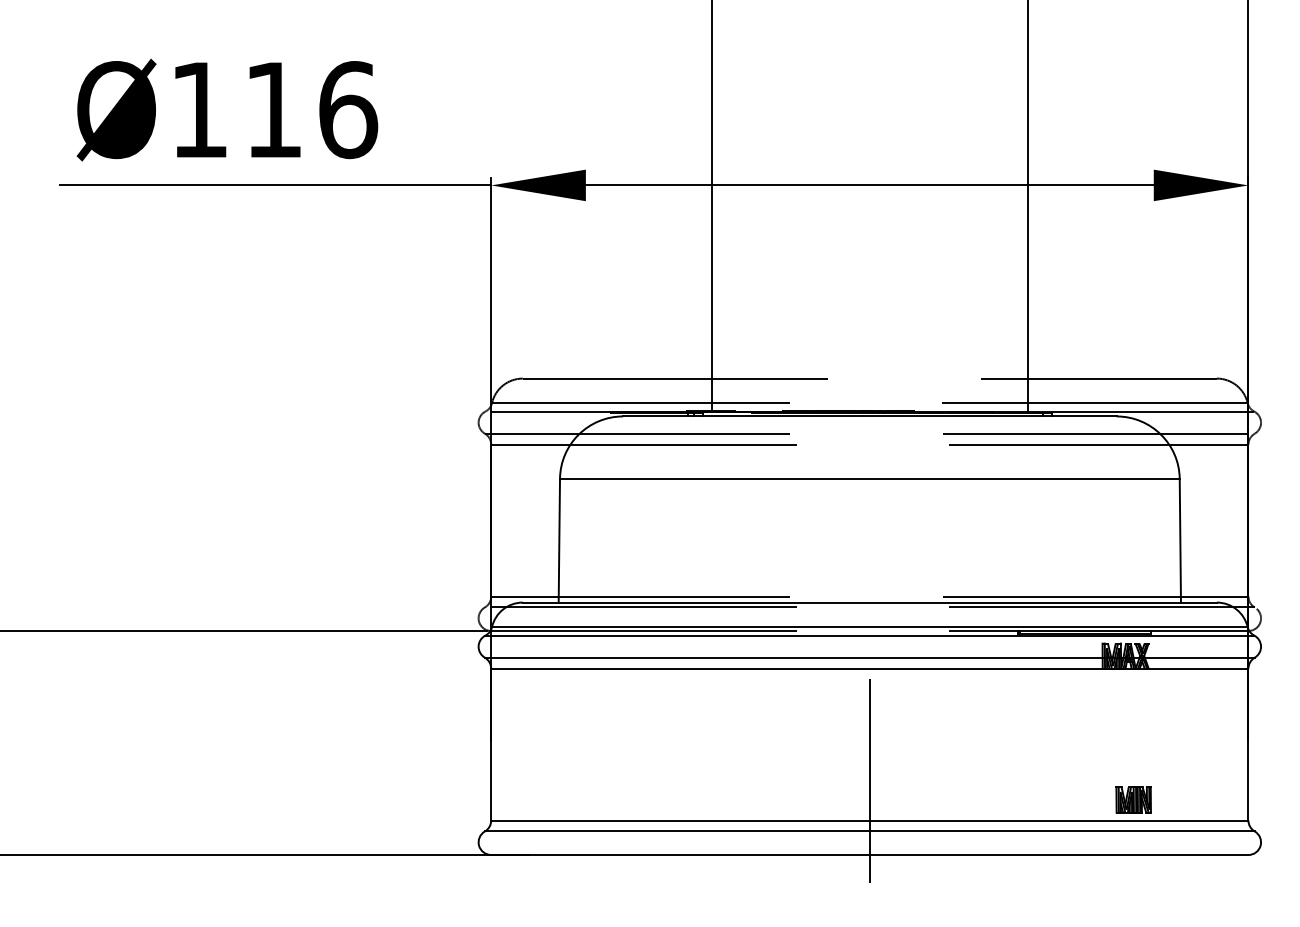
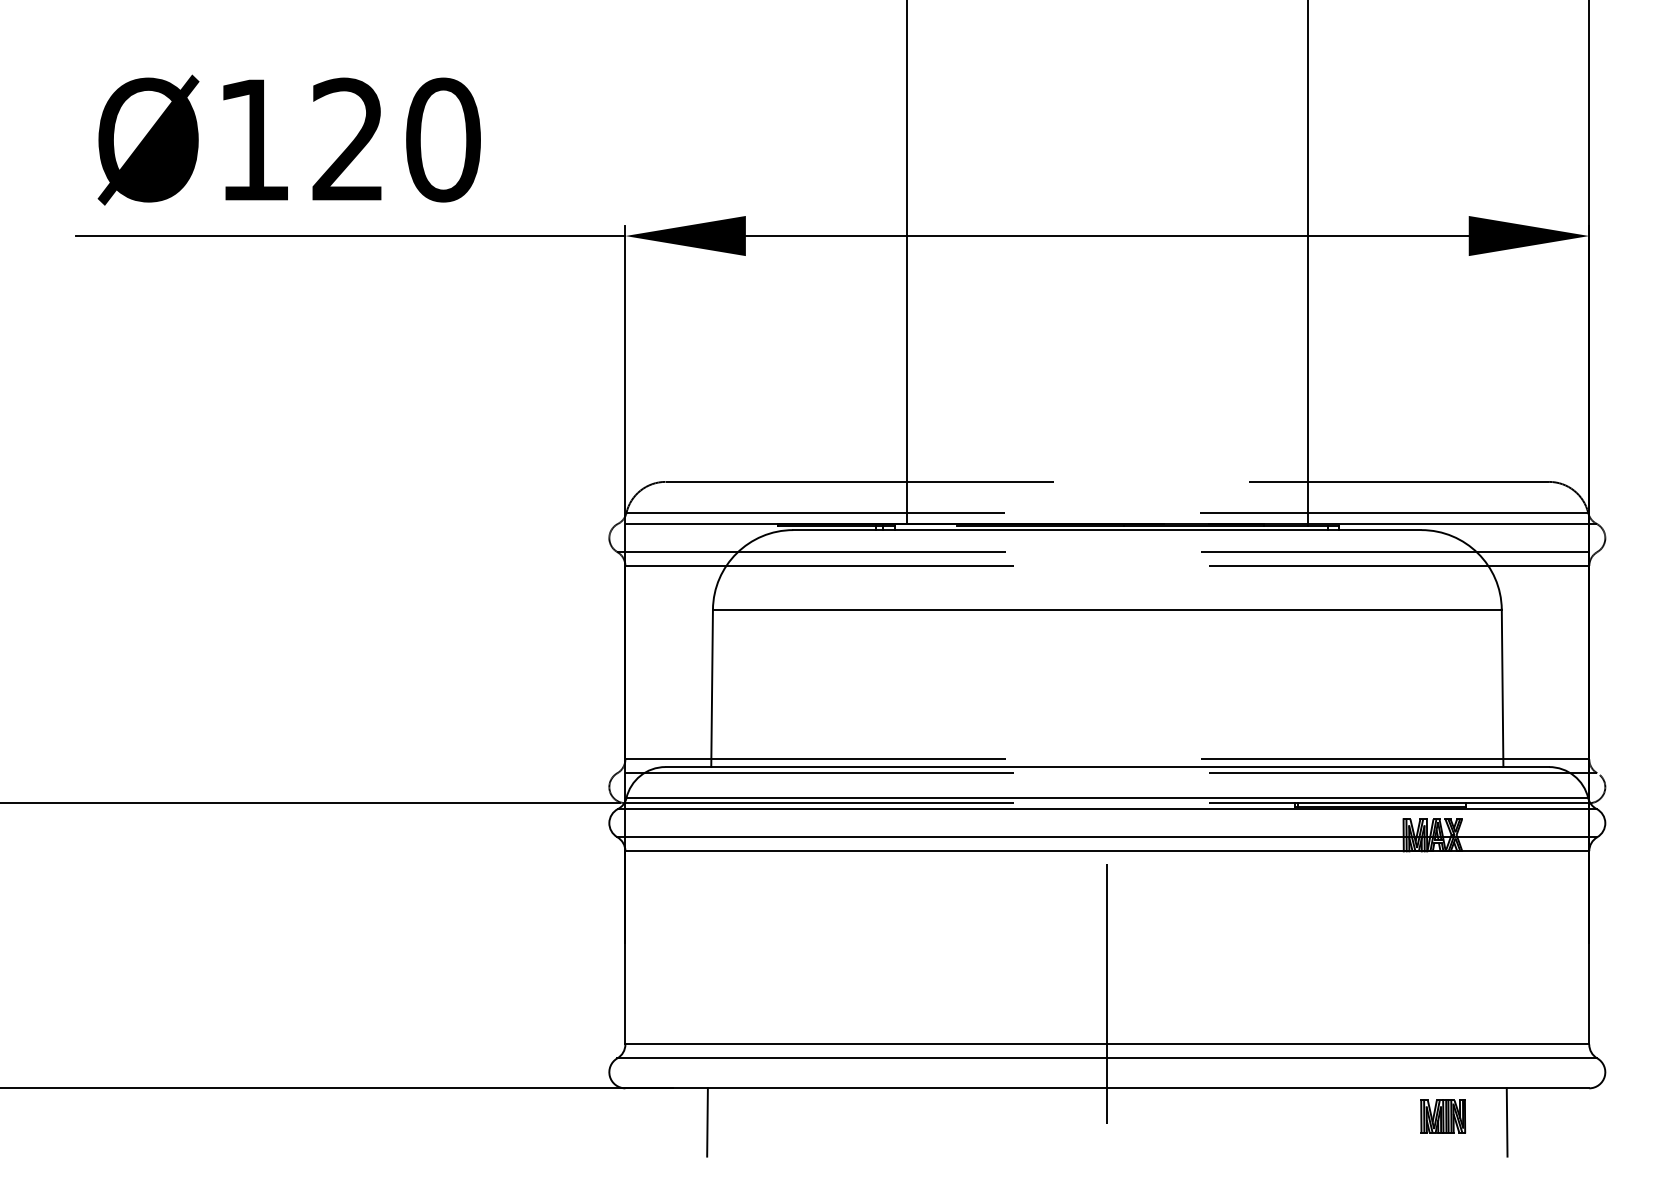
text: (311, 109) -> (396, 139), Ø116 -> Ø120
part: (1133, 800) -> (1443, 1116), moved
line: (555, 881) -> (707, 1122), added
line: (1183, 881) -> (1506, 1122), added

